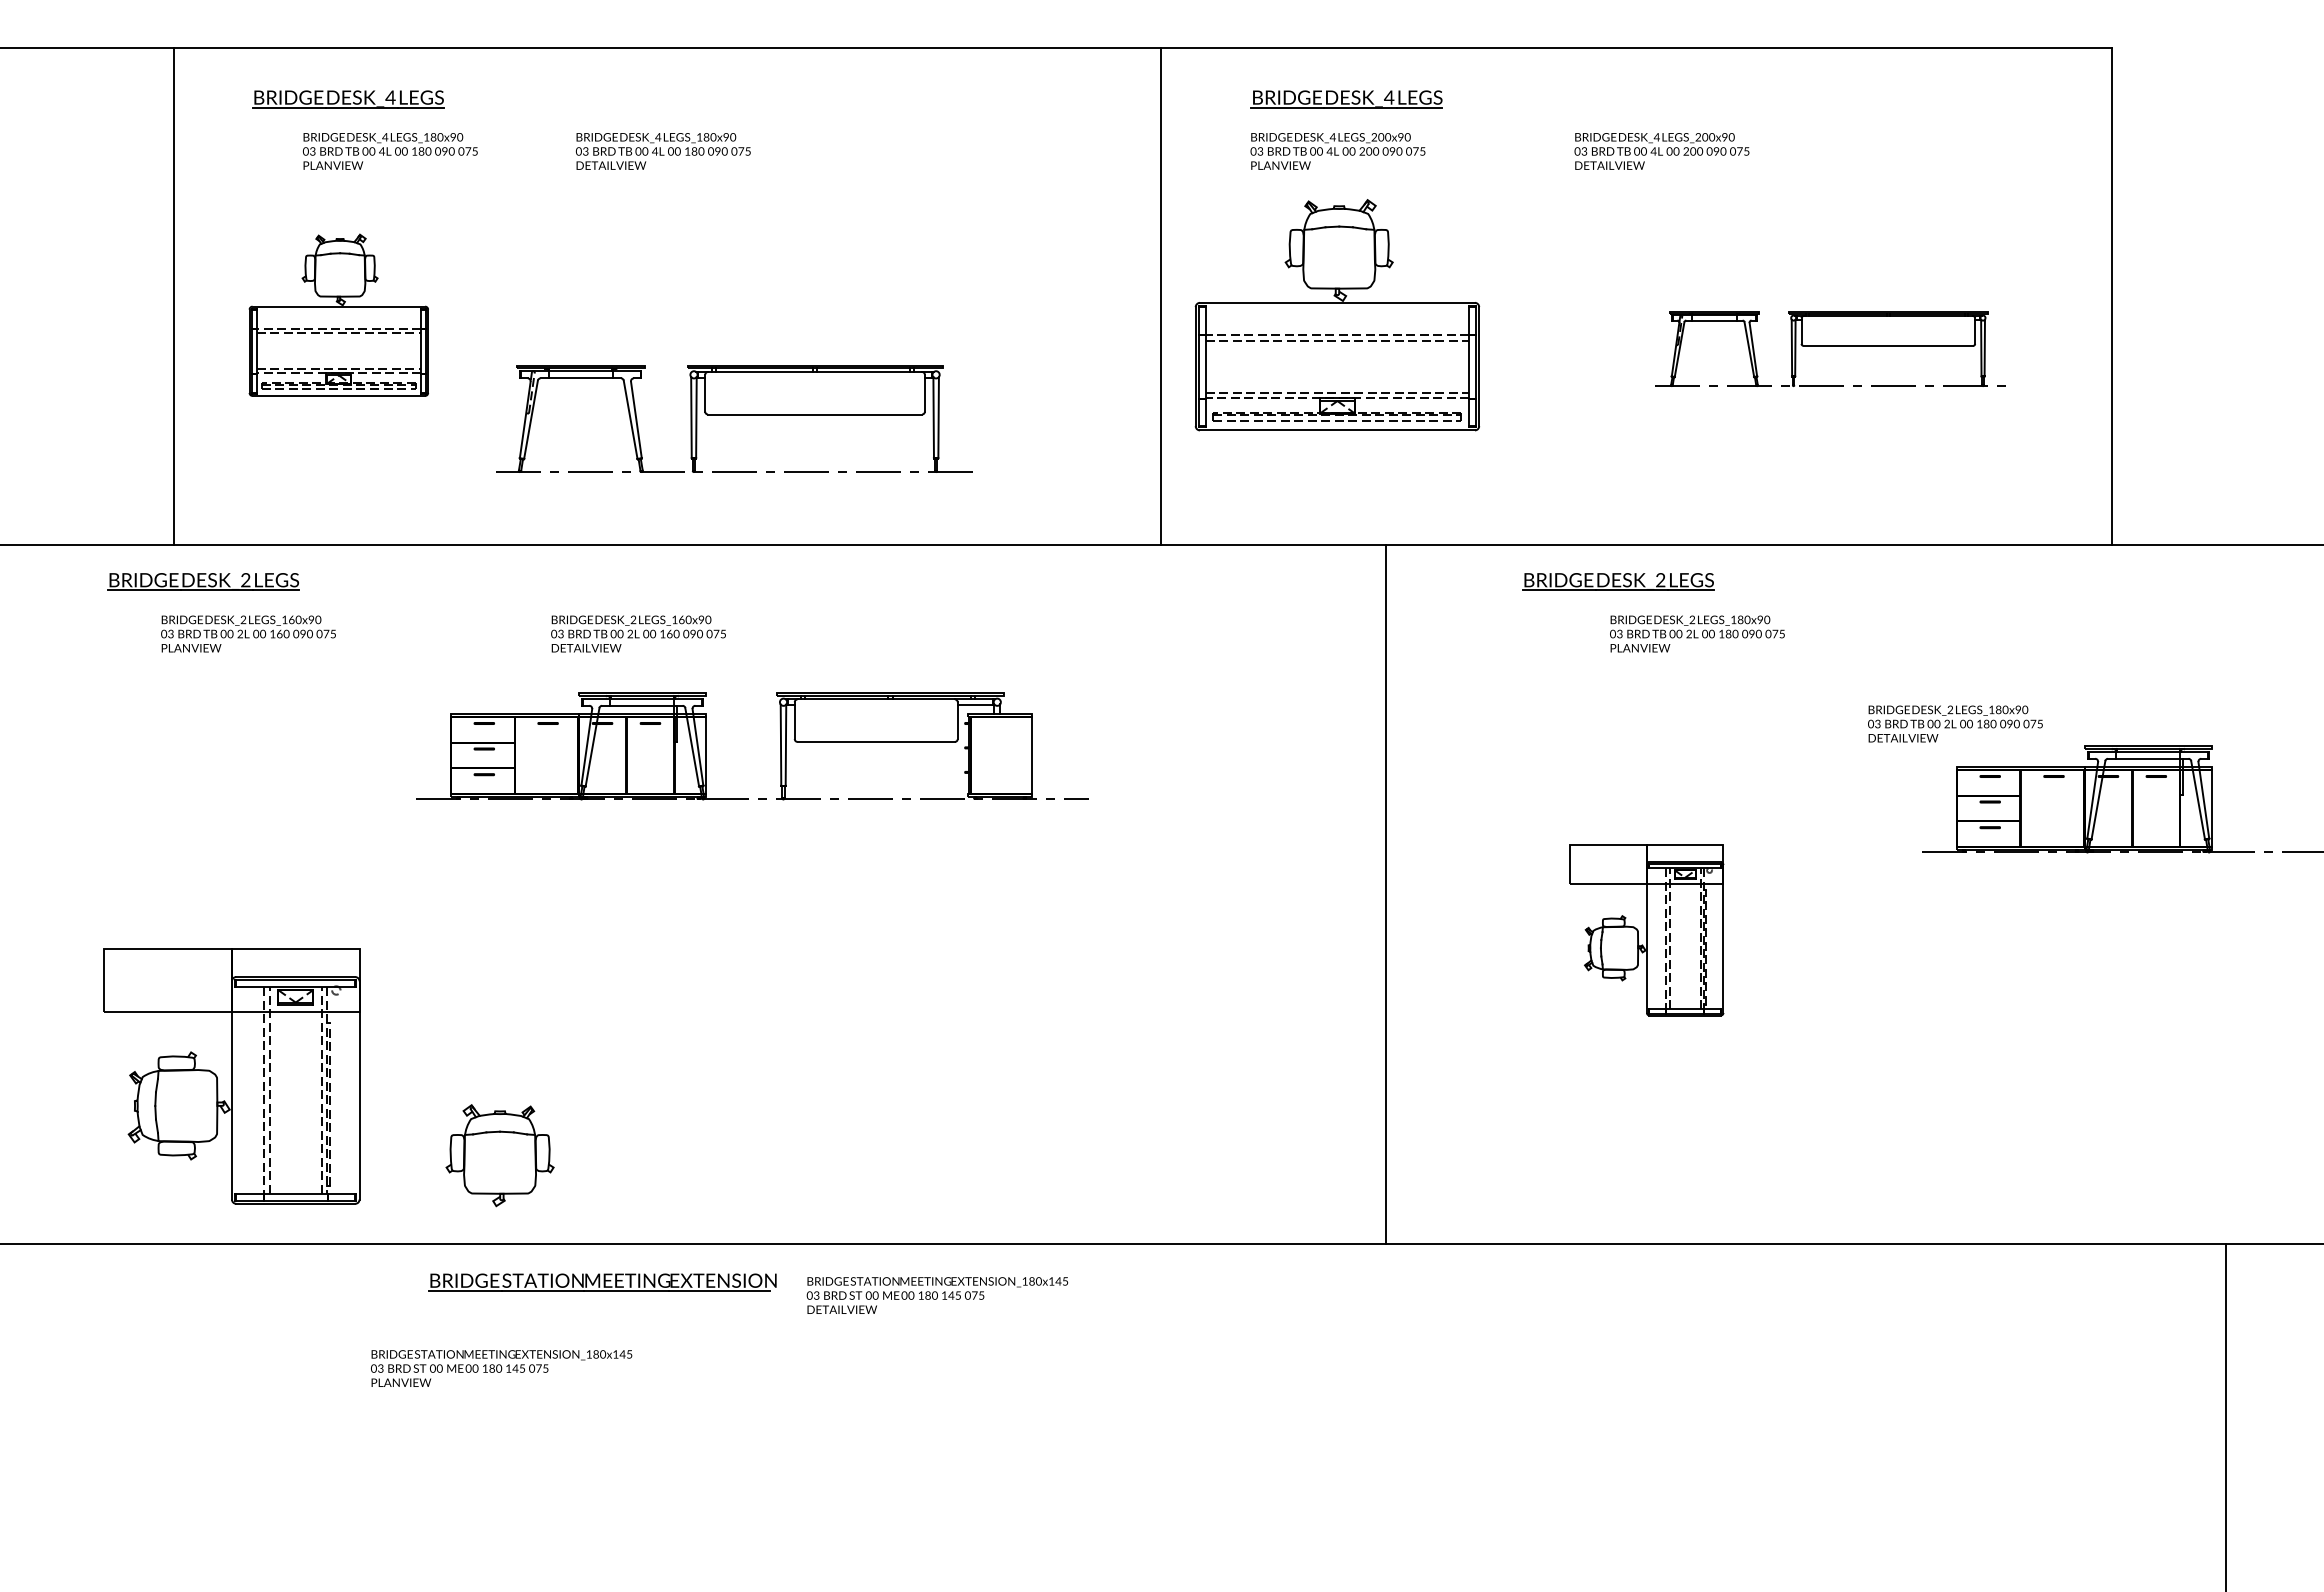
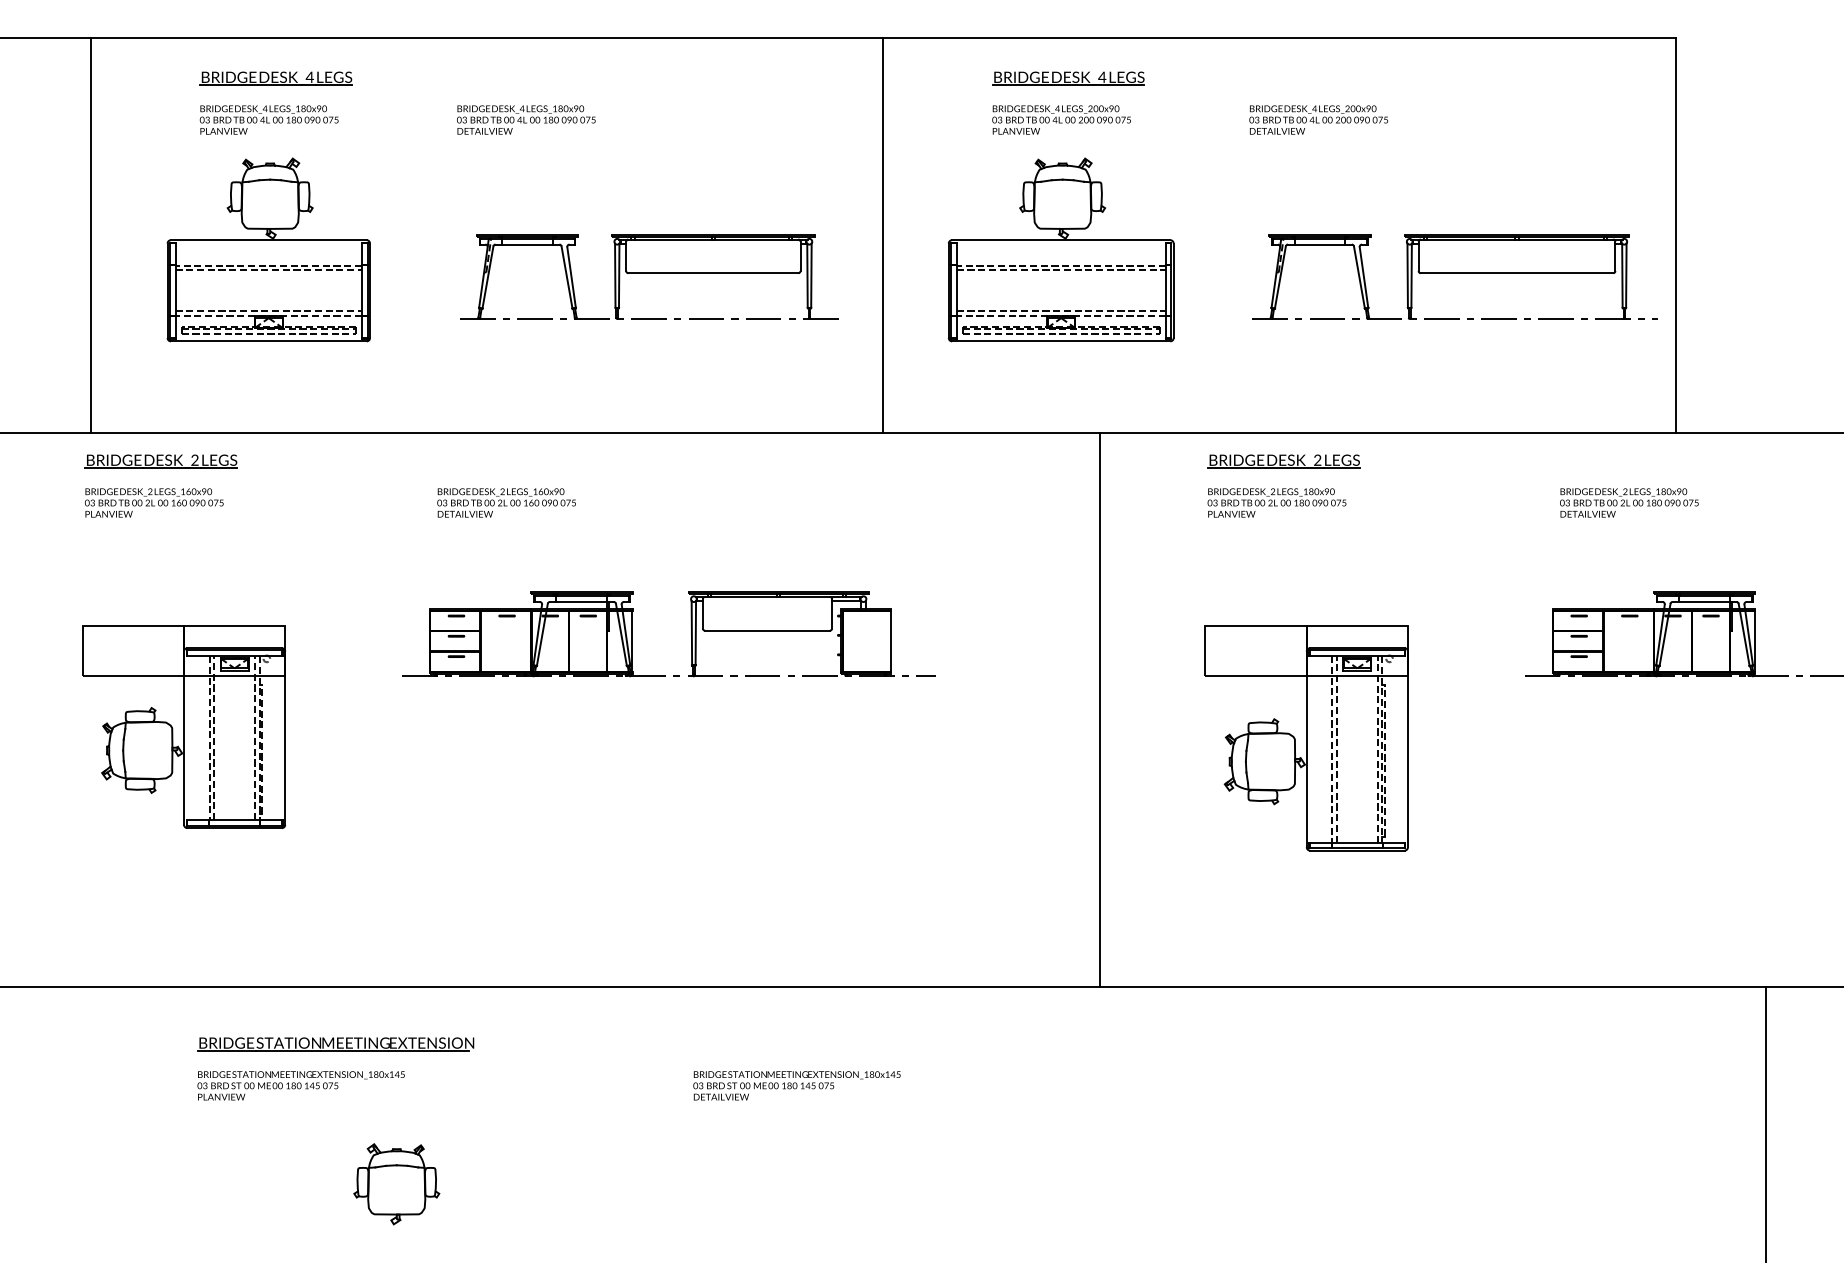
text: (389, 151) -> (268, 120), moved
line: (174, 296) -> (90, 235), moved
line: (1160, 296) -> (882, 235), moved
part: (338, 315) -> (268, 250), size x1.43
part: (1833, 348) -> (1454, 276), size x1.43
part: (734, 418) -> (649, 276), moved
text: (248, 633) -> (154, 502), moved
text: (1697, 633) -> (1277, 502), moved
text: (1955, 723) -> (1629, 502), moved
part: (780, 746) -> (691, 634), moved
part: (1646, 930) -> (1306, 738), size x1.67
part: (231, 1076) -> (183, 727), moved
part: (499, 1155) -> (396, 1184), moved
part: (602, 1282) -> (336, 1044), moved
text: (937, 1295) -> (797, 1085), moved
text: (501, 1368) -> (301, 1085), moved

